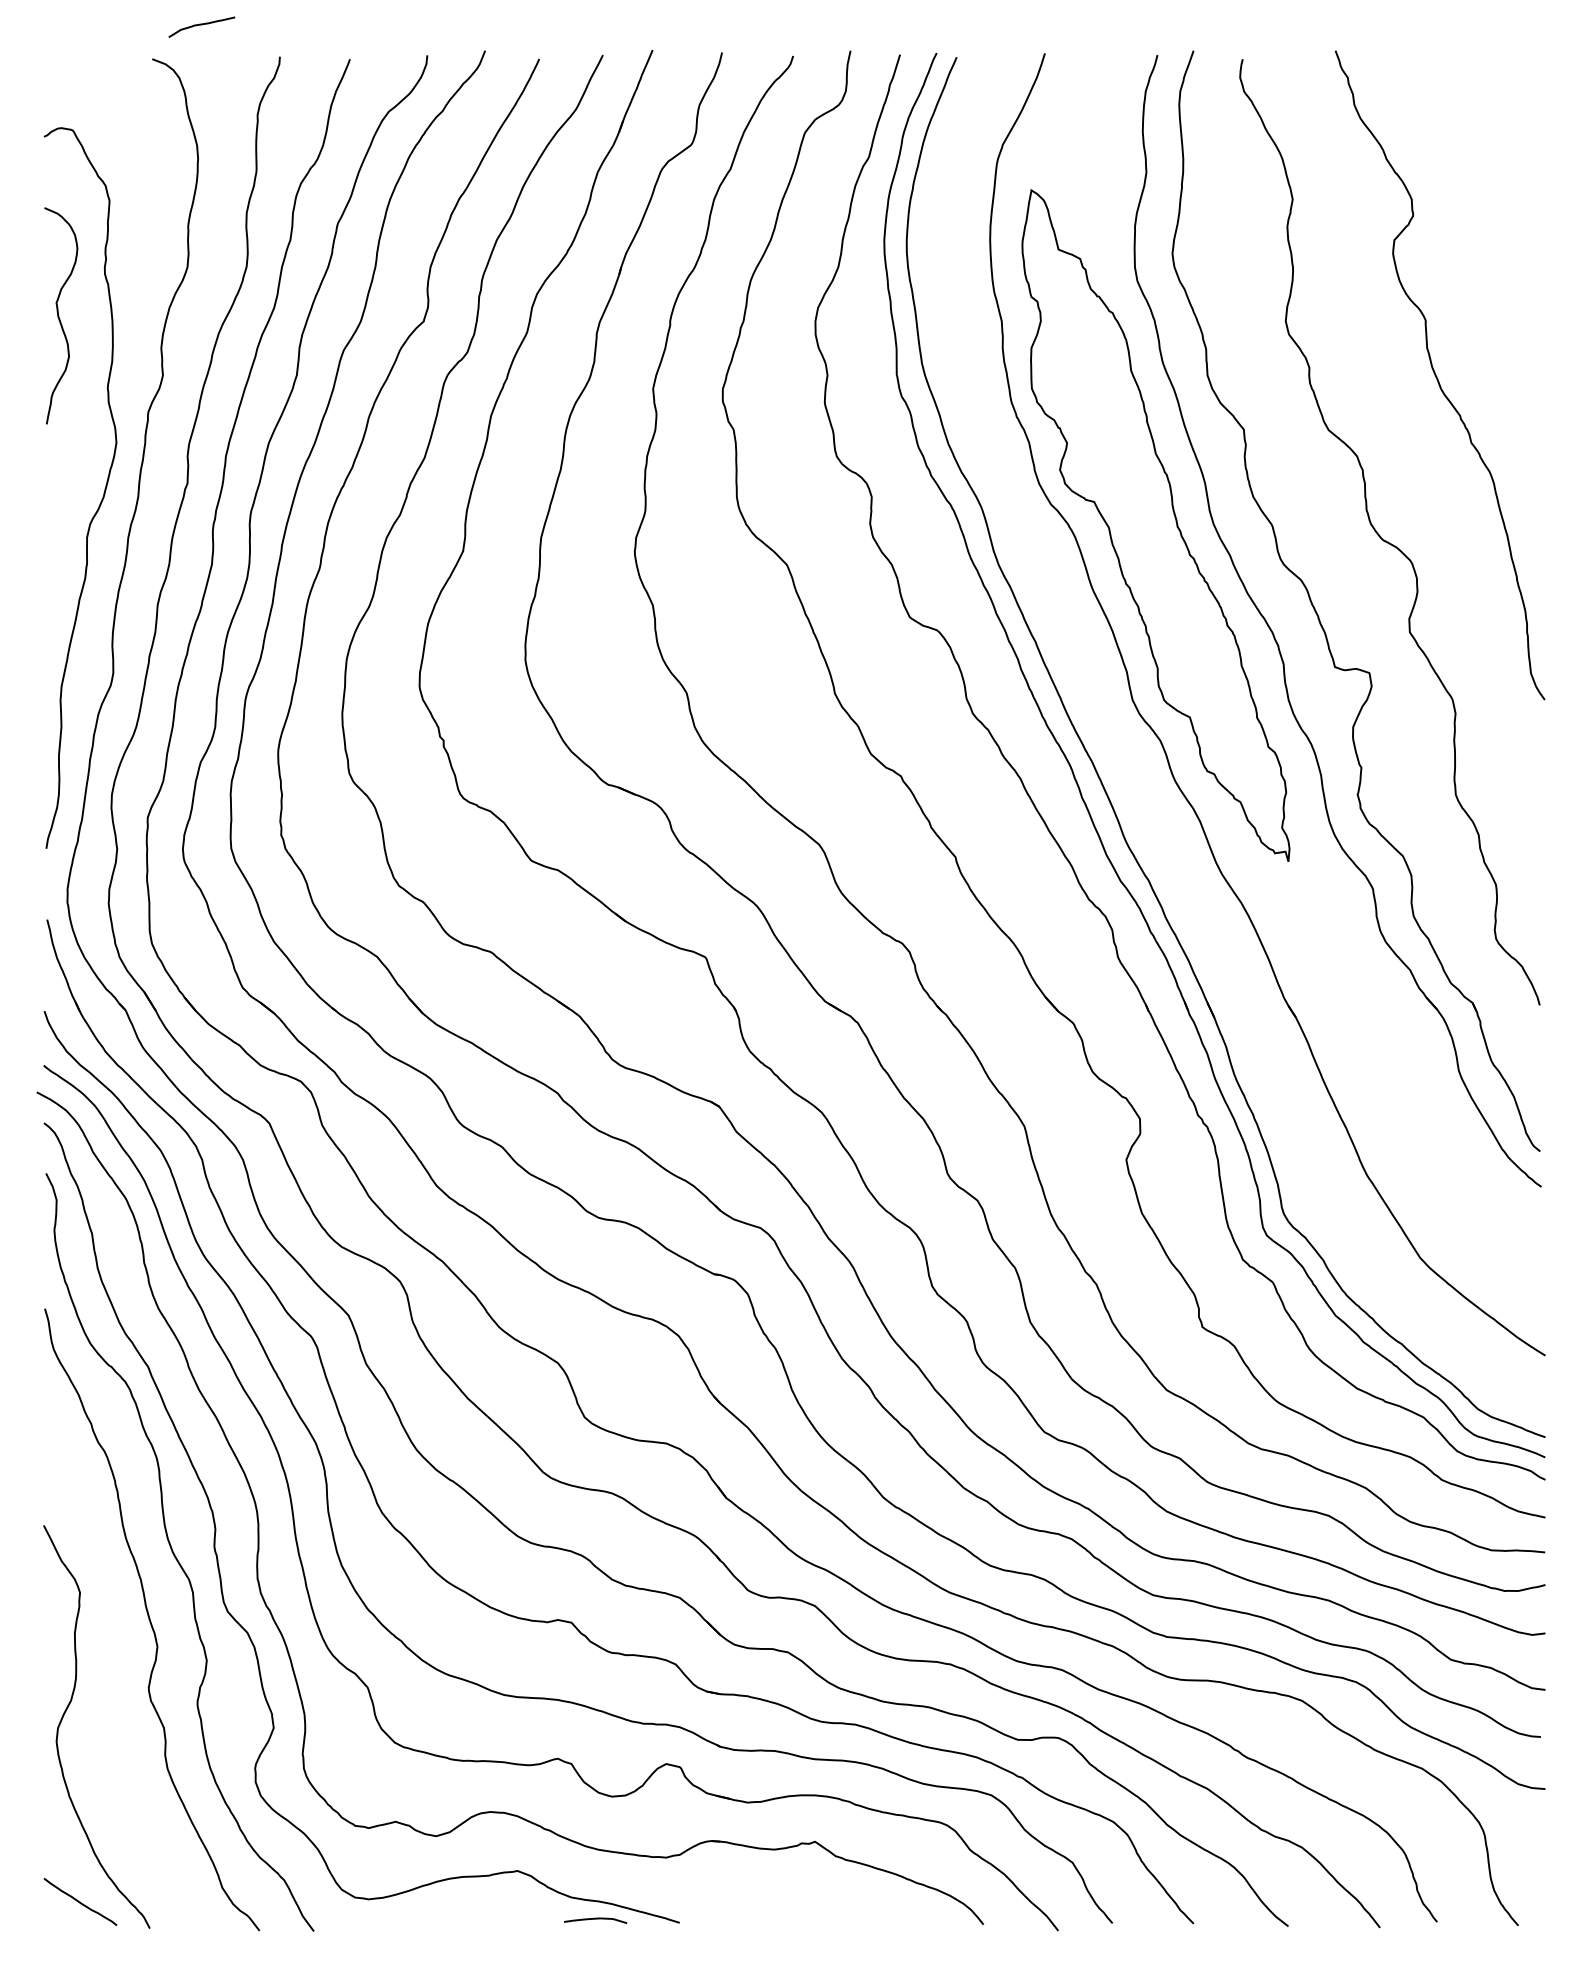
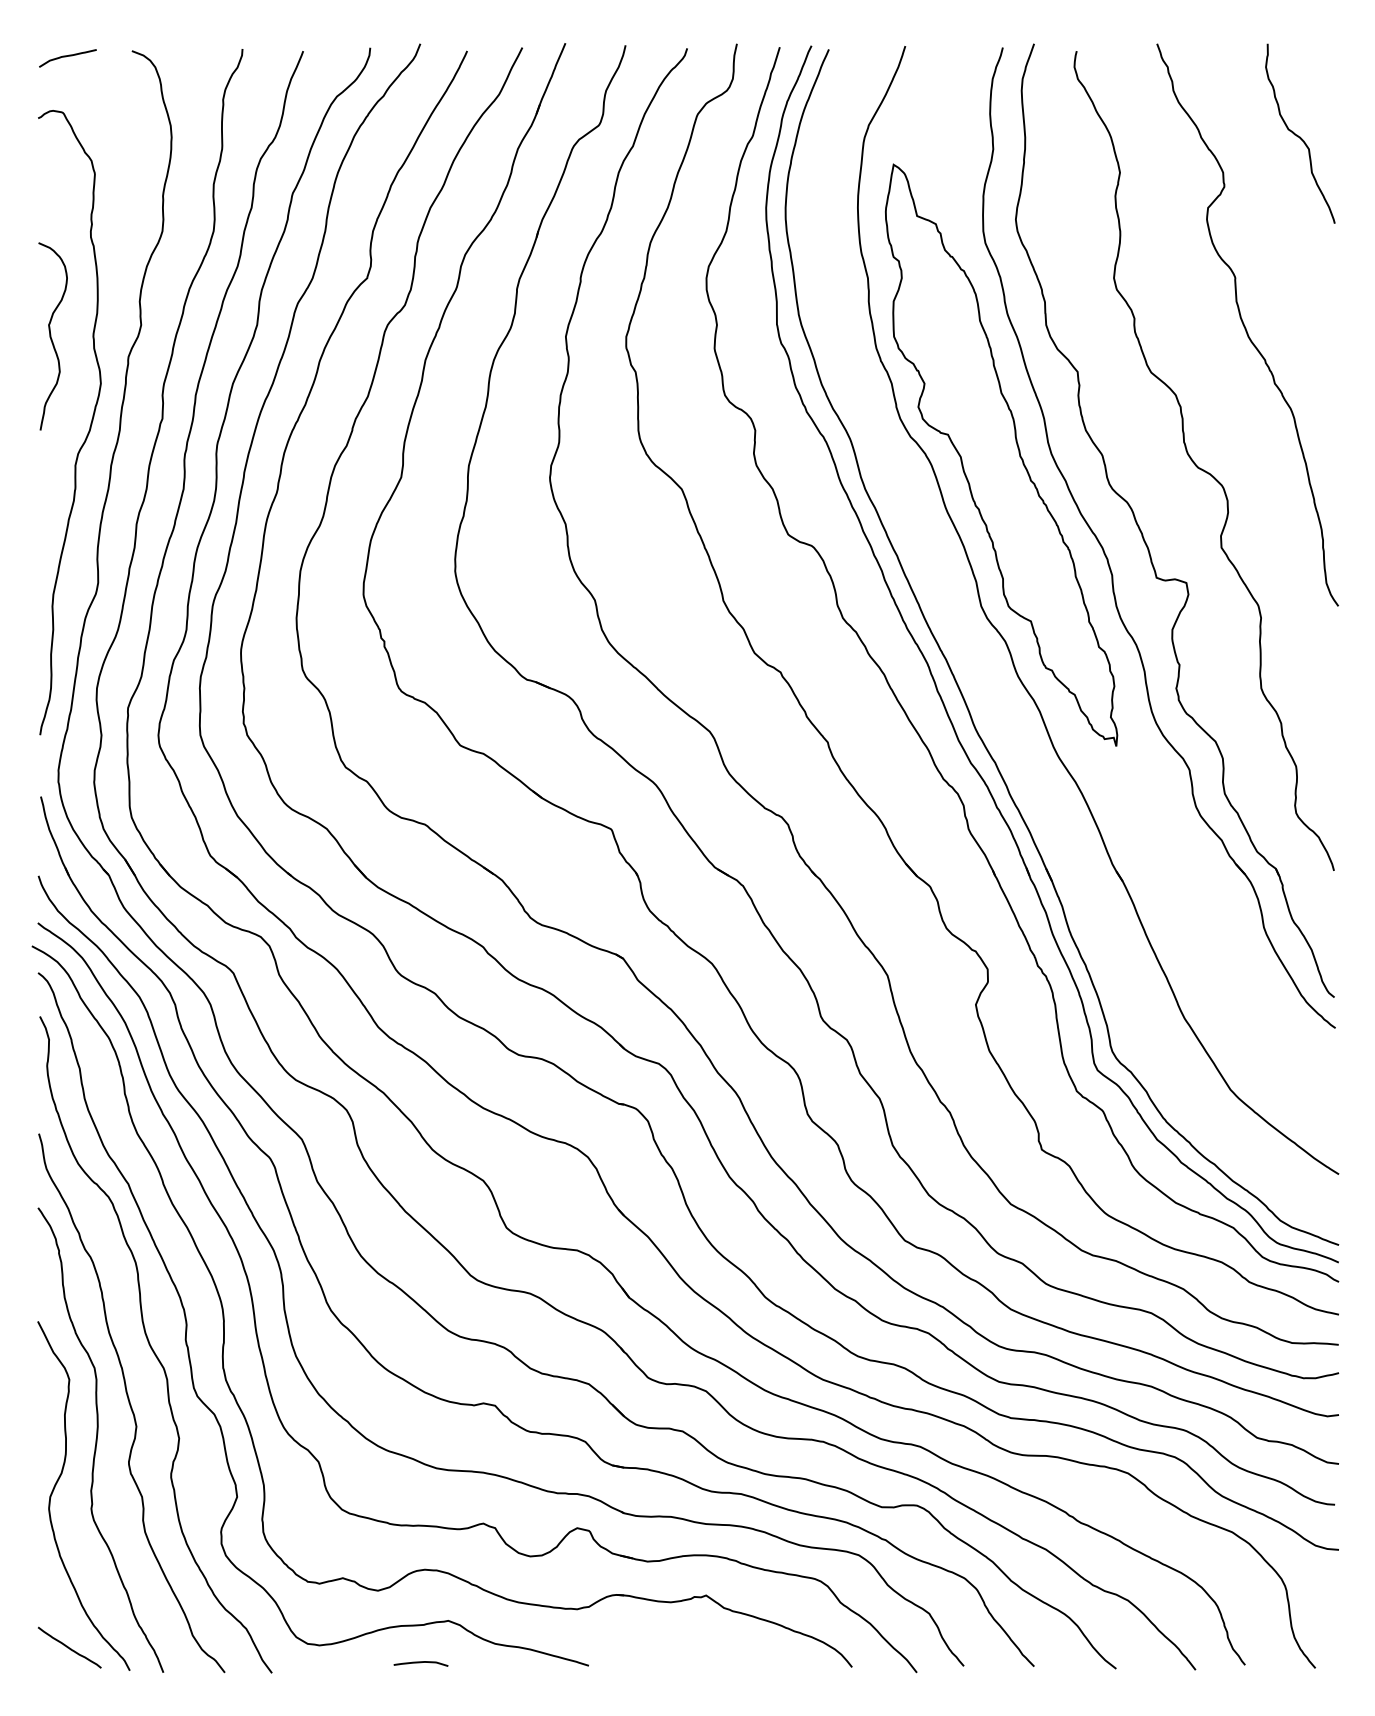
curve: (200, 26) -> (66, 57), moved
curve: (1498, 156) -> (1298, 135), added
curve: (59, 315) -> (51, 336), moved
curve: (112, 1661) -> (97, 1439), added
curve: (594, 1920) -> (420, 1663), moved

